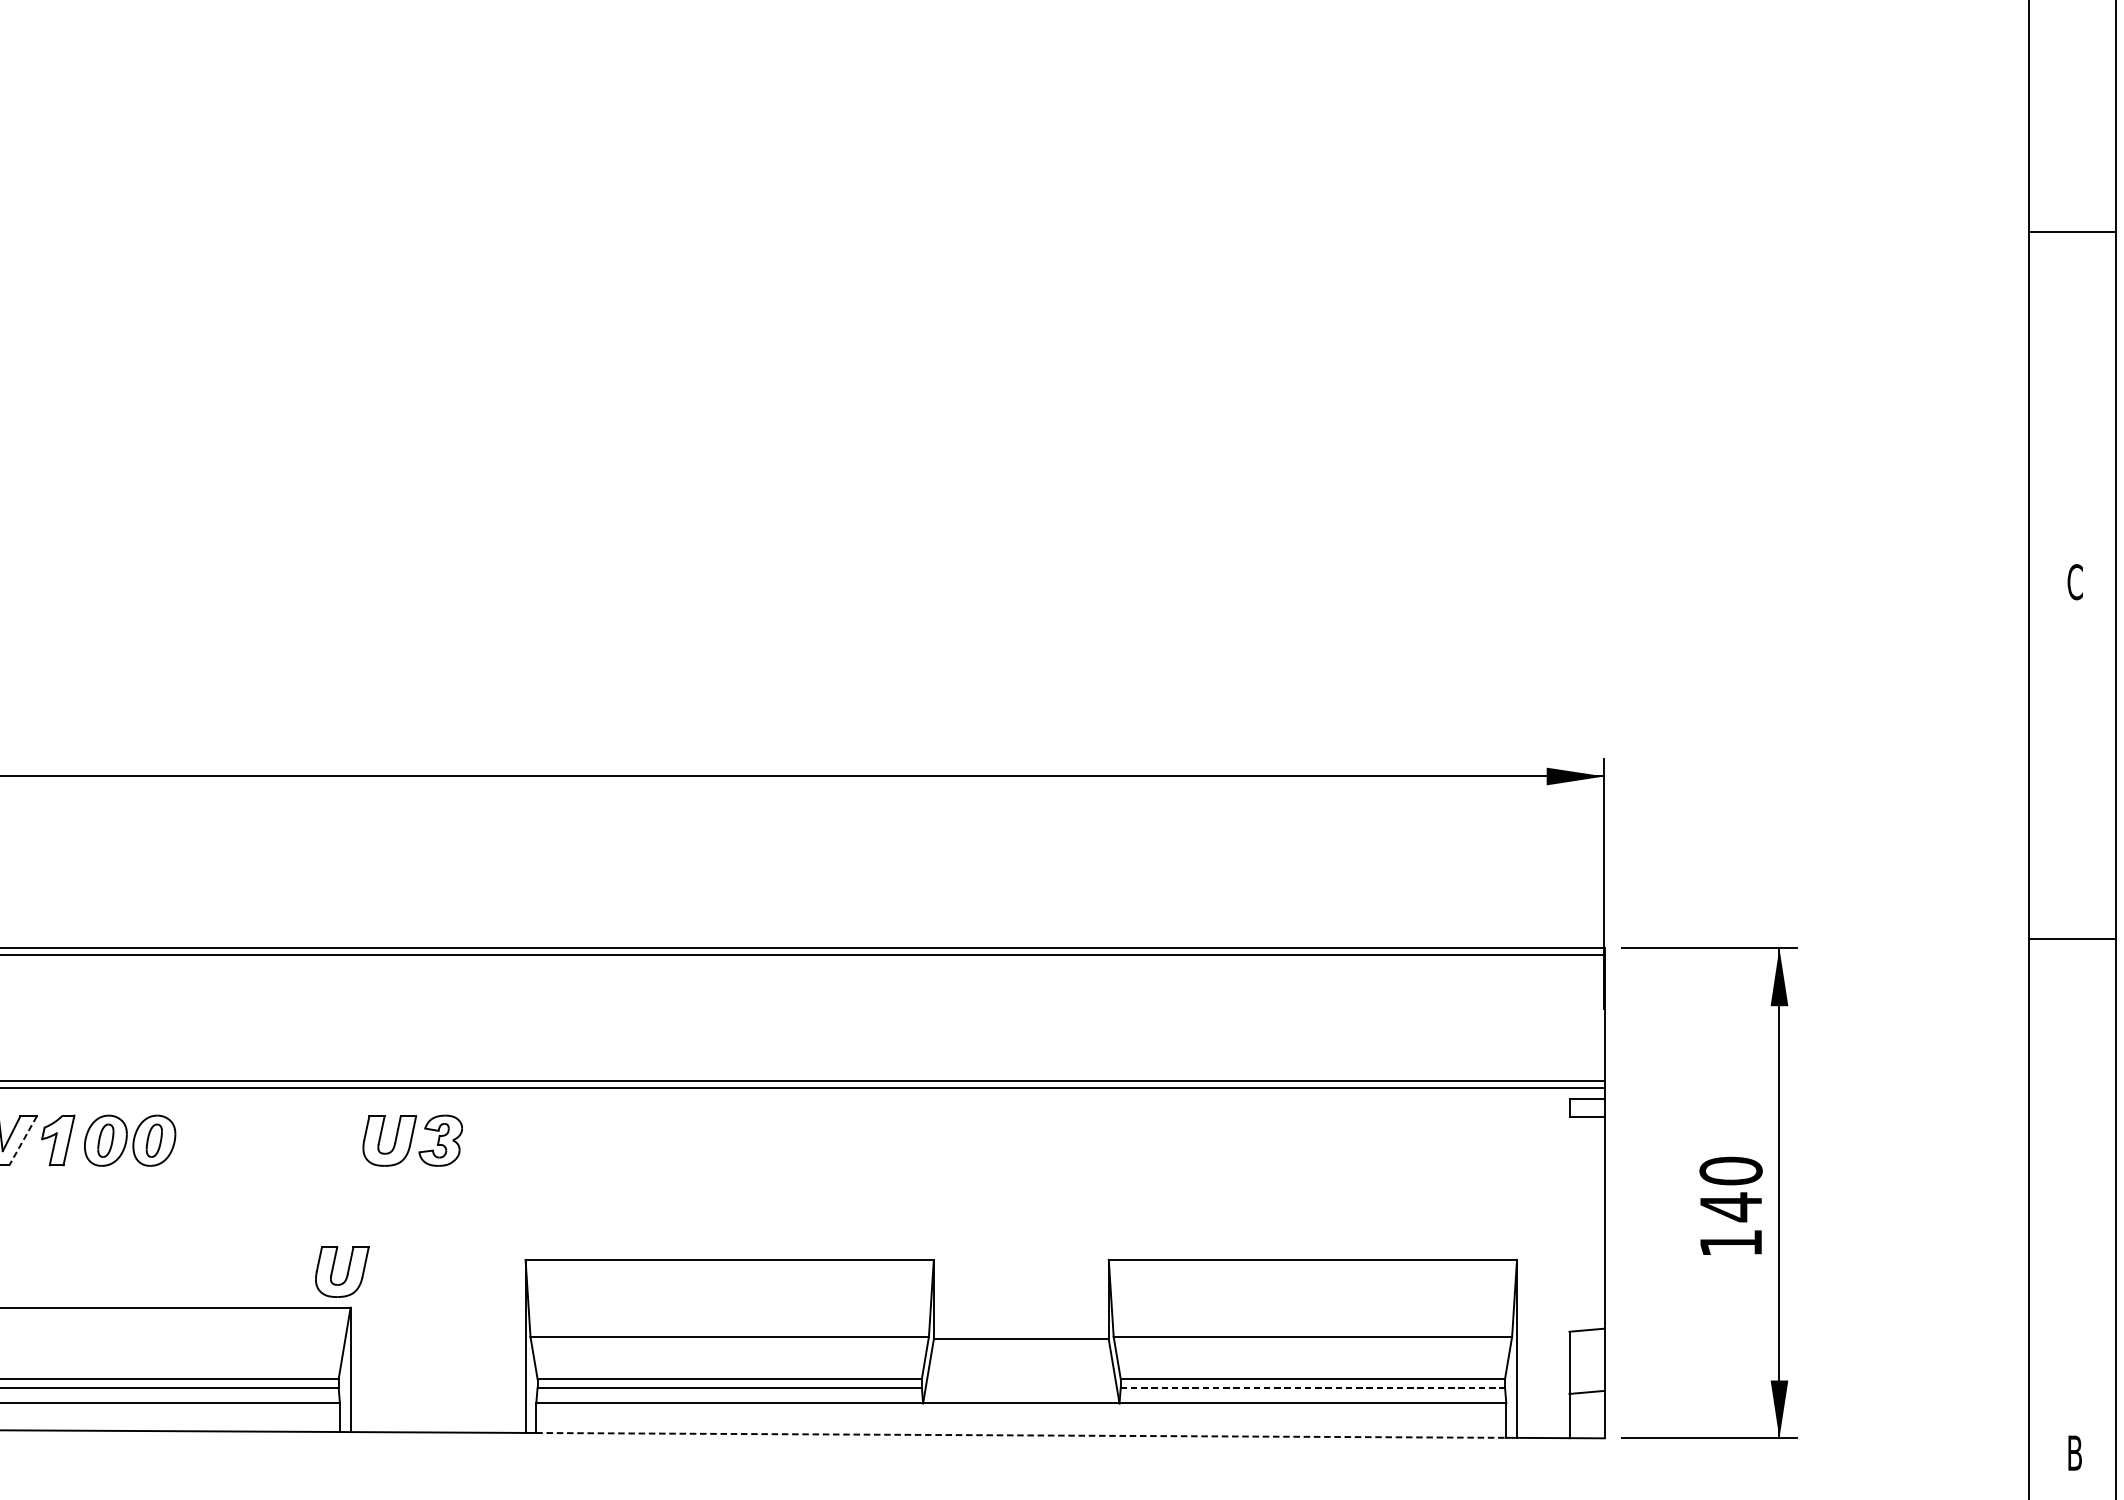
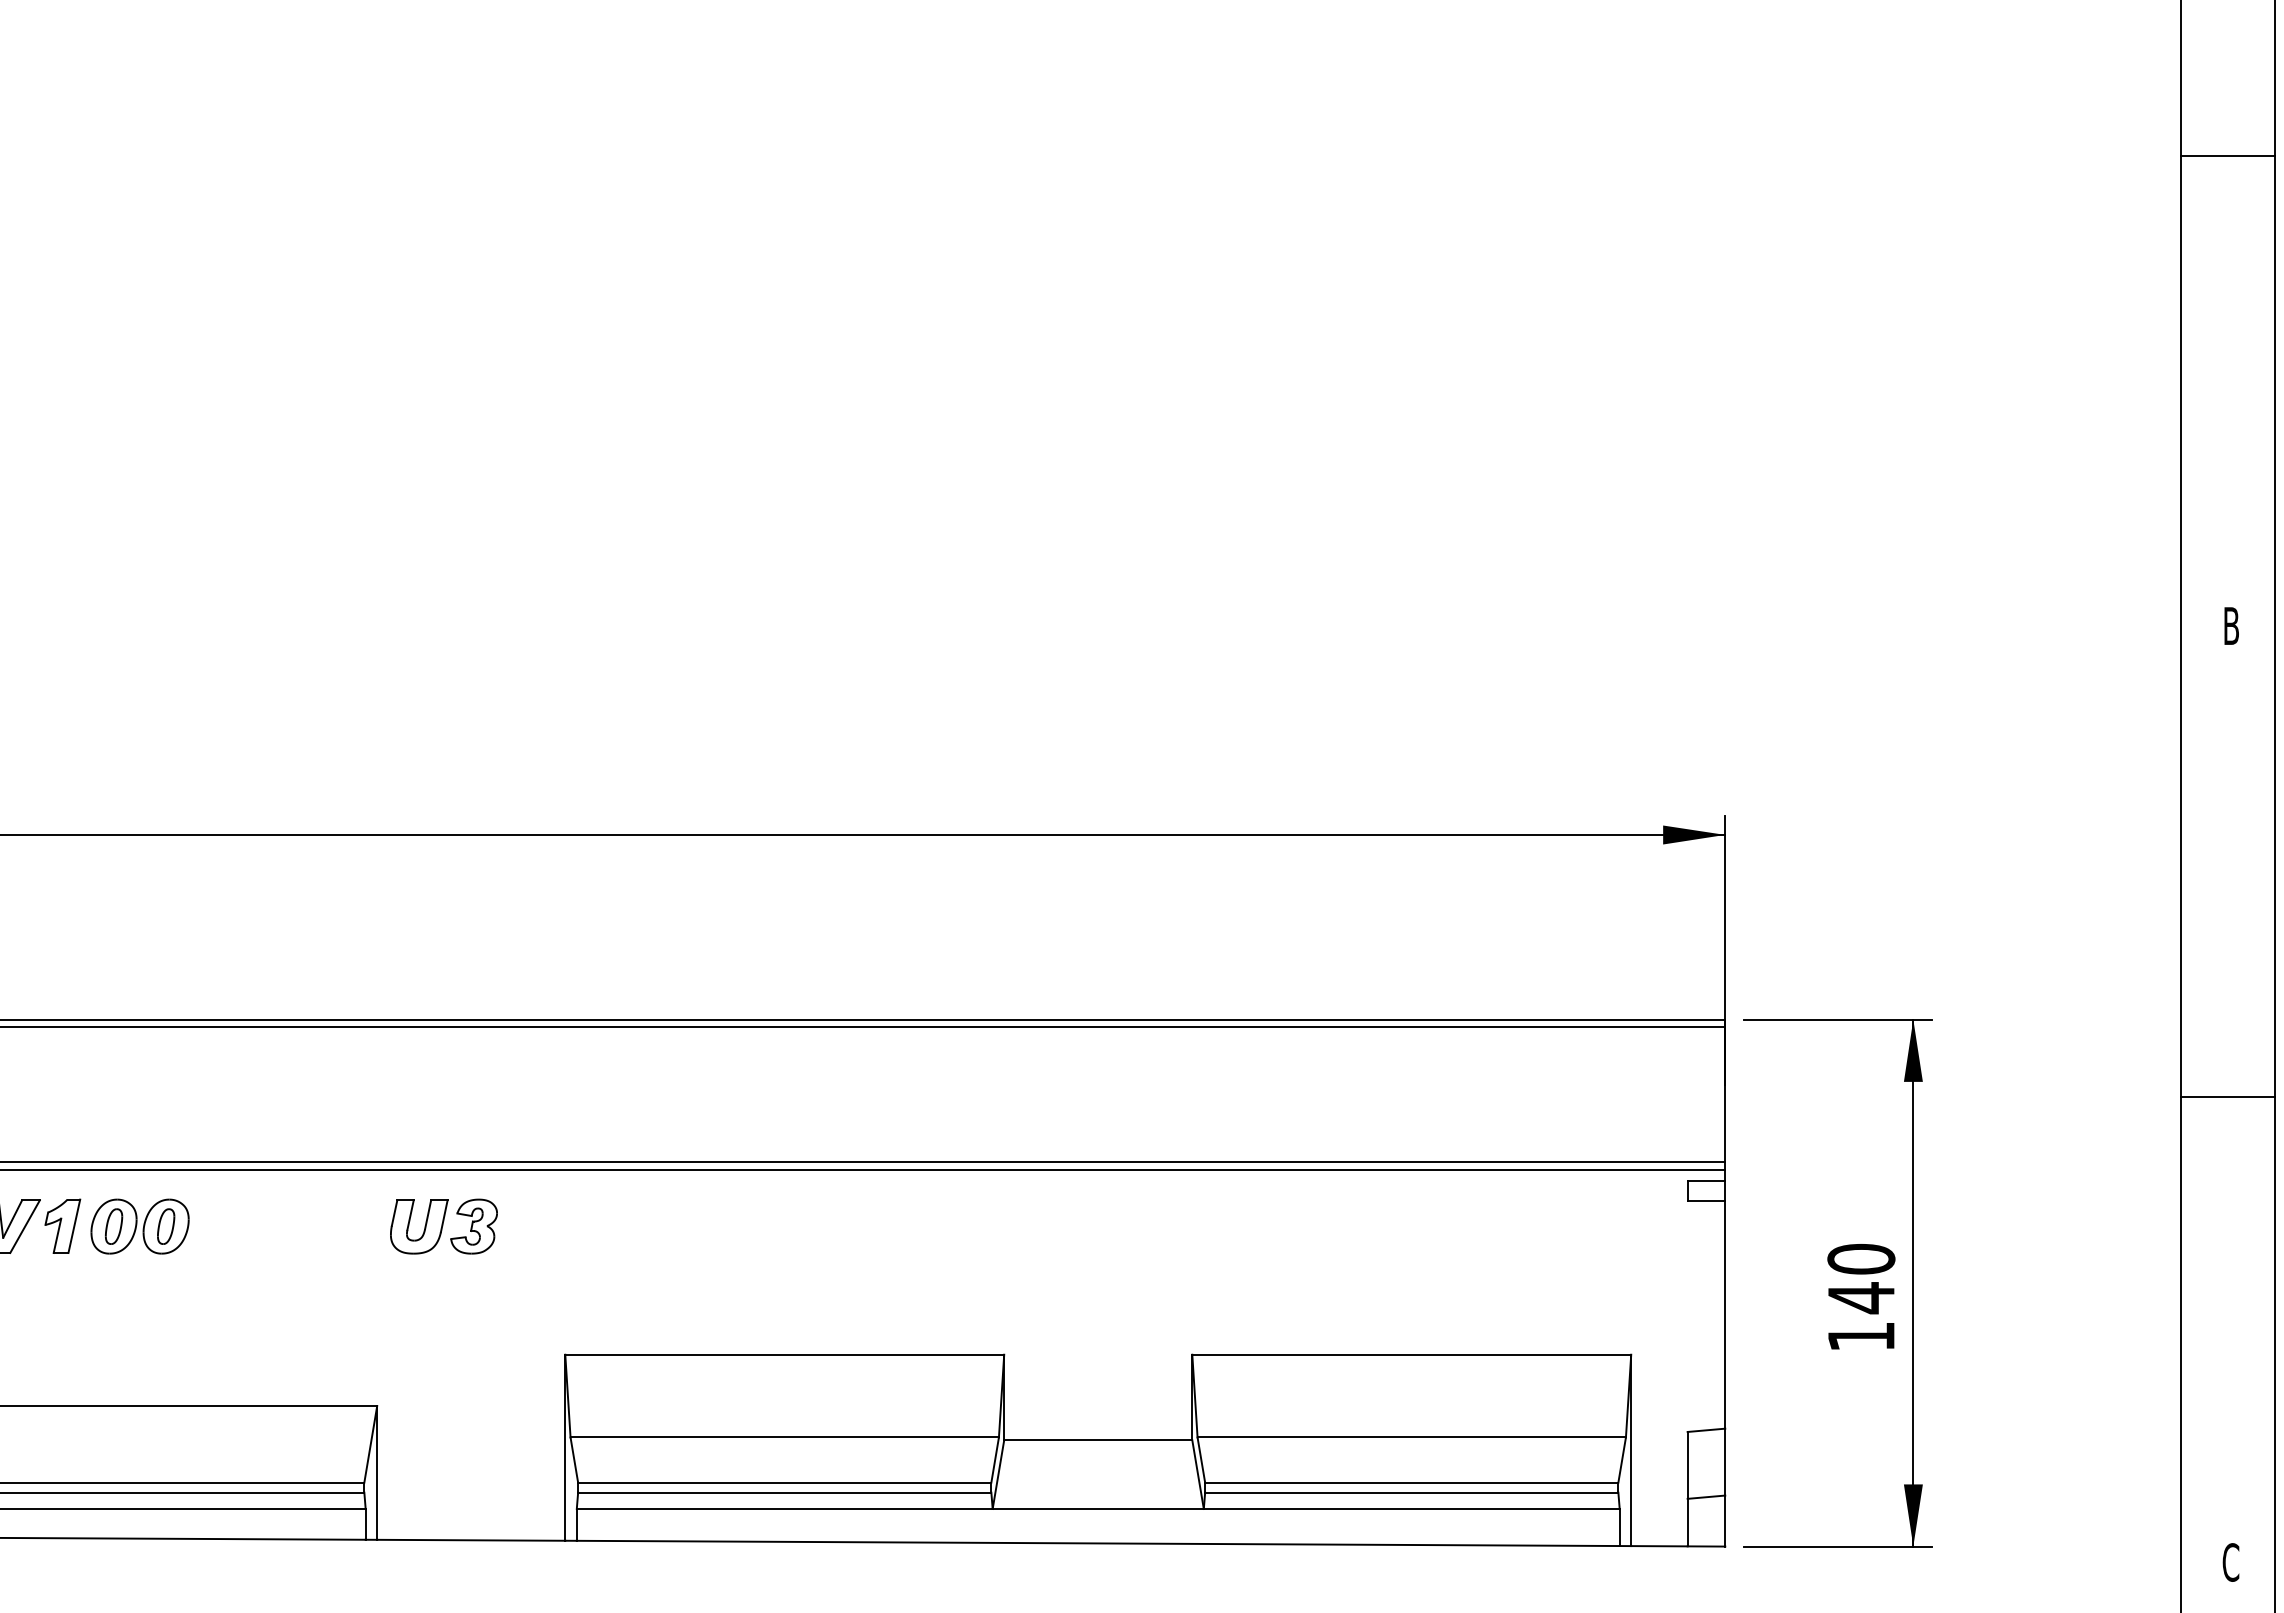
line: (2072, 232) -> (2228, 156), moved
text: (2075, 581) -> (2231, 625), C -> B
line: (2072, 938) -> (2228, 1096), moved
line: (22, 1141) -> (24, 1227), dashed -> solid
part: (342, 1271) -> (368, 1367), removed
line: (1312, 1388) -> (1411, 1492), dashed -> solid
line: (1021, 1435) -> (1098, 1543), dashed -> solid
text: (2074, 1453) -> (2230, 1562), B -> C

